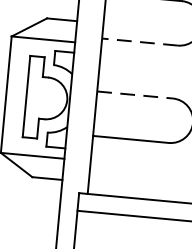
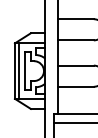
line: (139, 42) -> (75, 40), dashed -> solid
line: (15, 94) -> (19, 70), added
line: (136, 94) -> (76, 65), dashed -> solid

